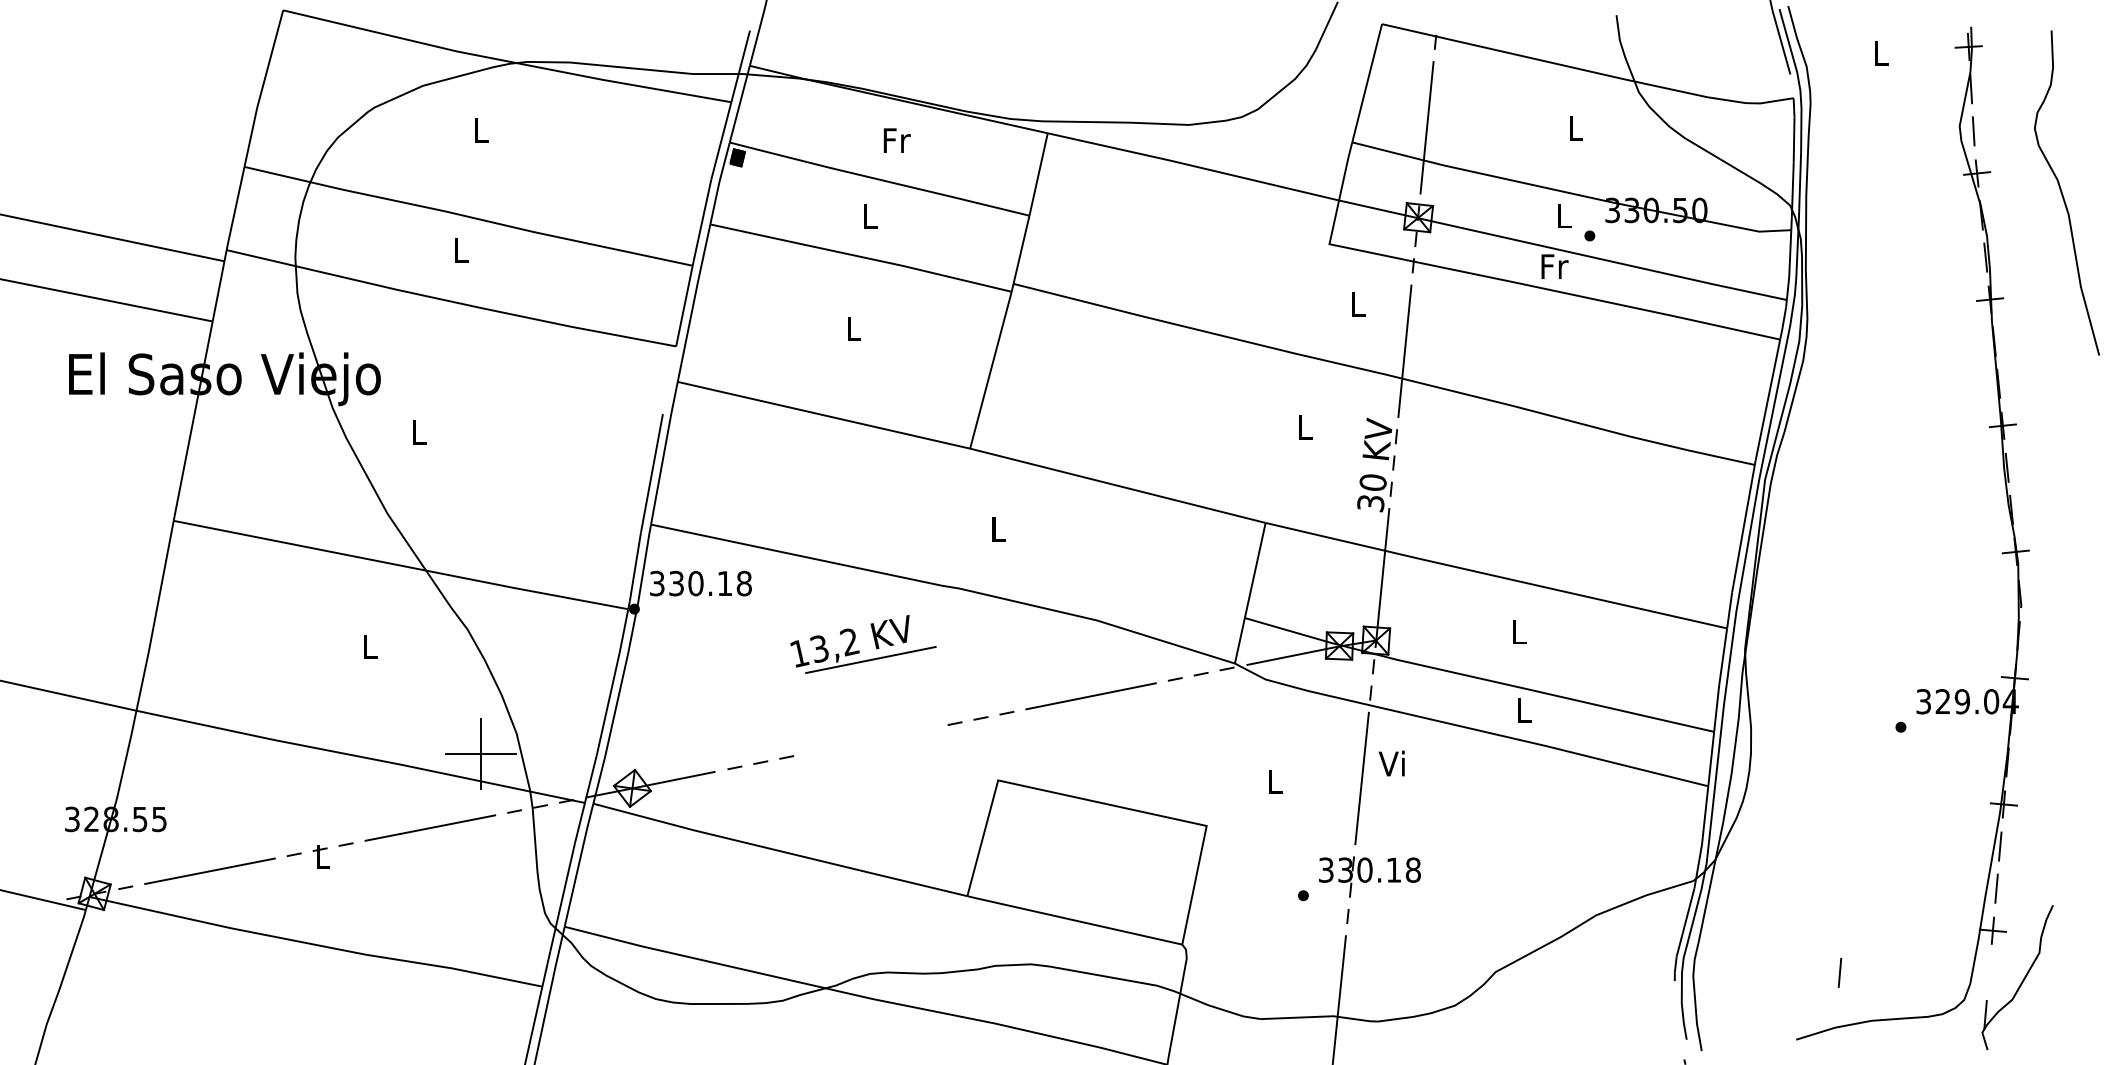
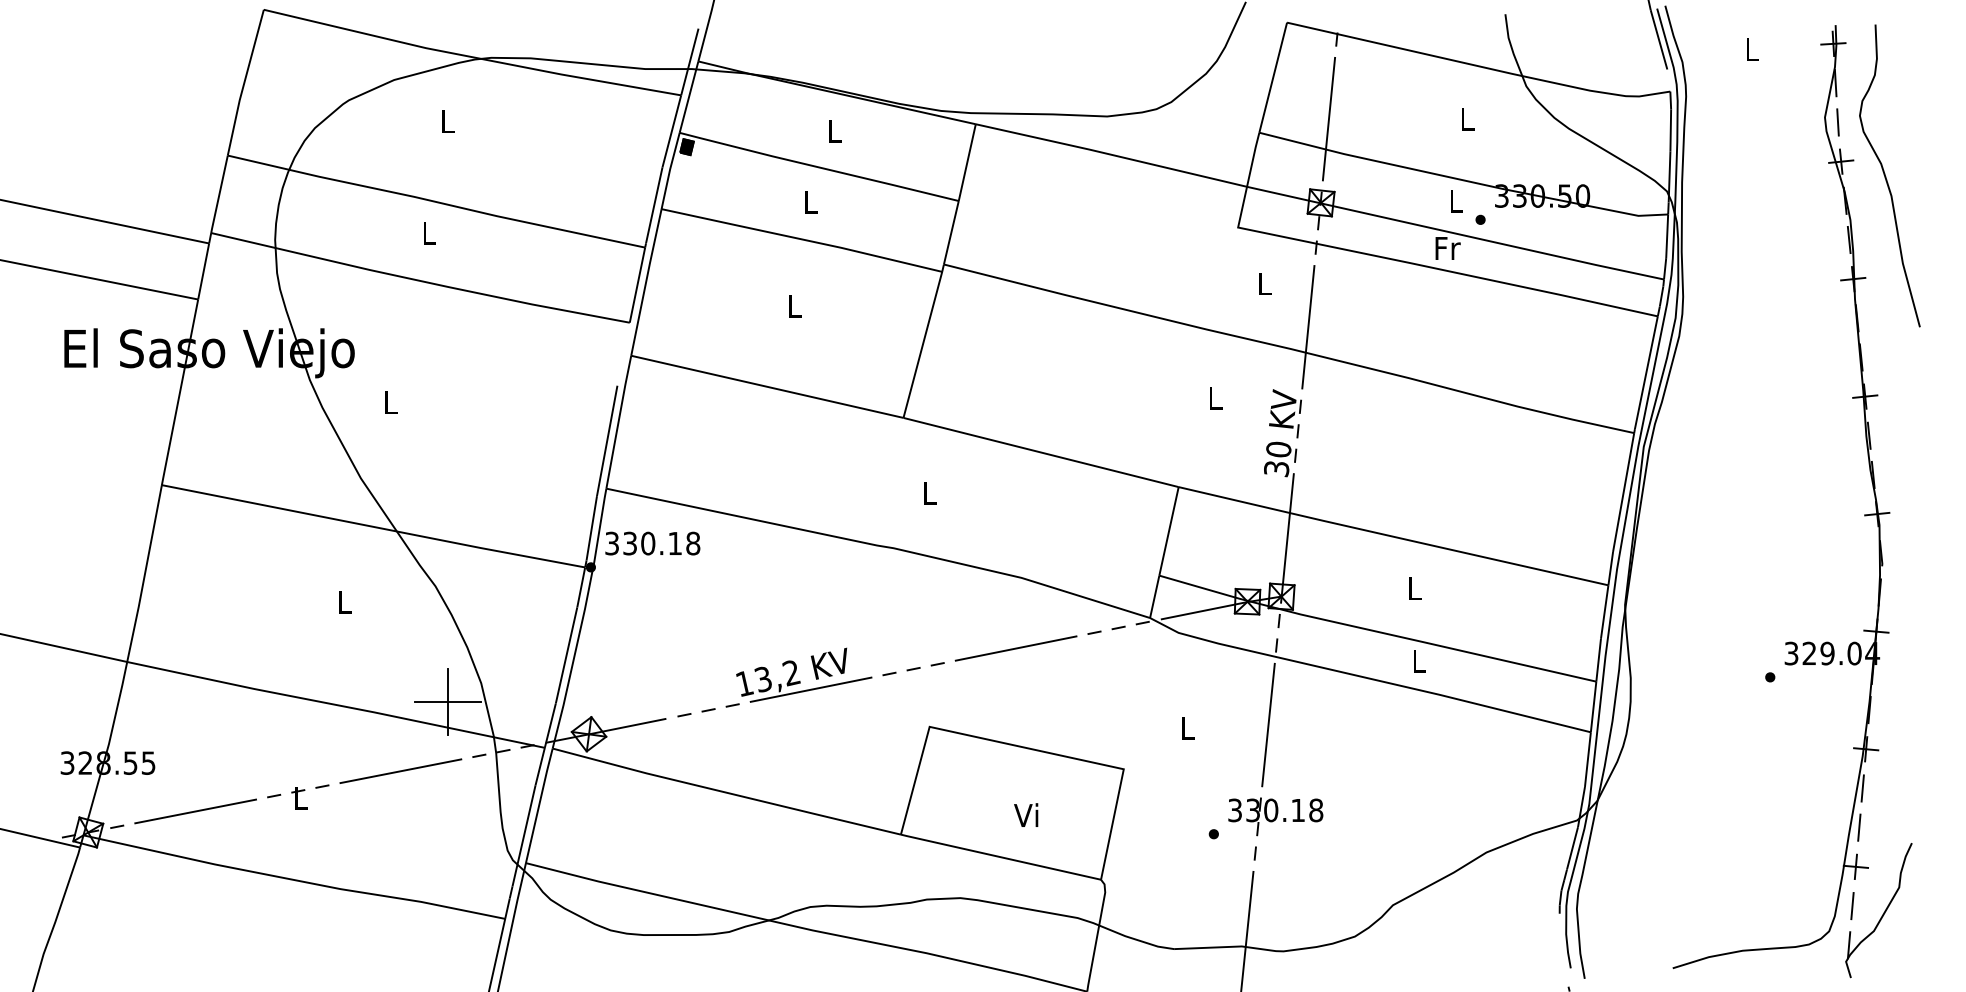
text: (897, 139) -> (835, 130), Fr -> L
curve: (2063, 193) -> (1886, 176), moved
part: (858, 650) -> (799, 680), moved
text: (1392, 762) -> (1026, 814), moved
line: (1839, 973) -> (1852, 906), moved

